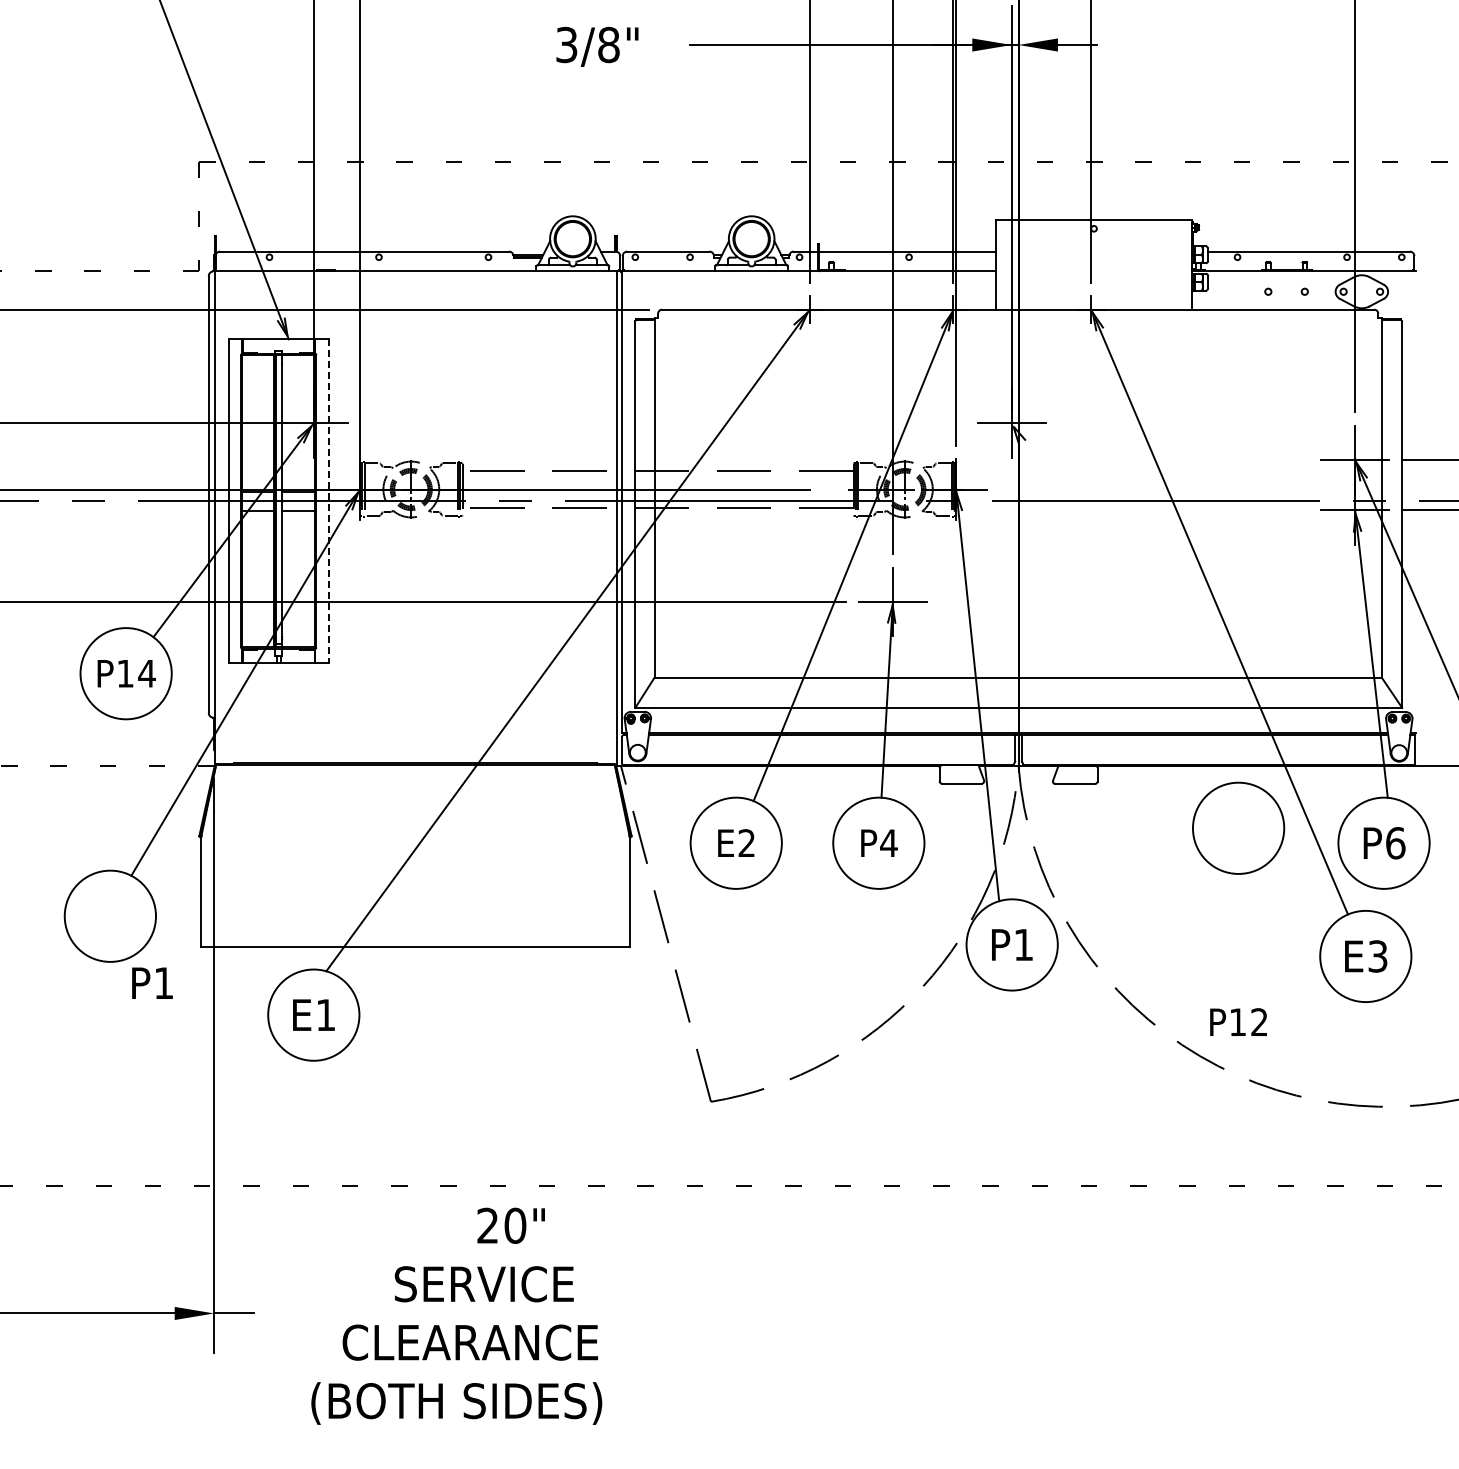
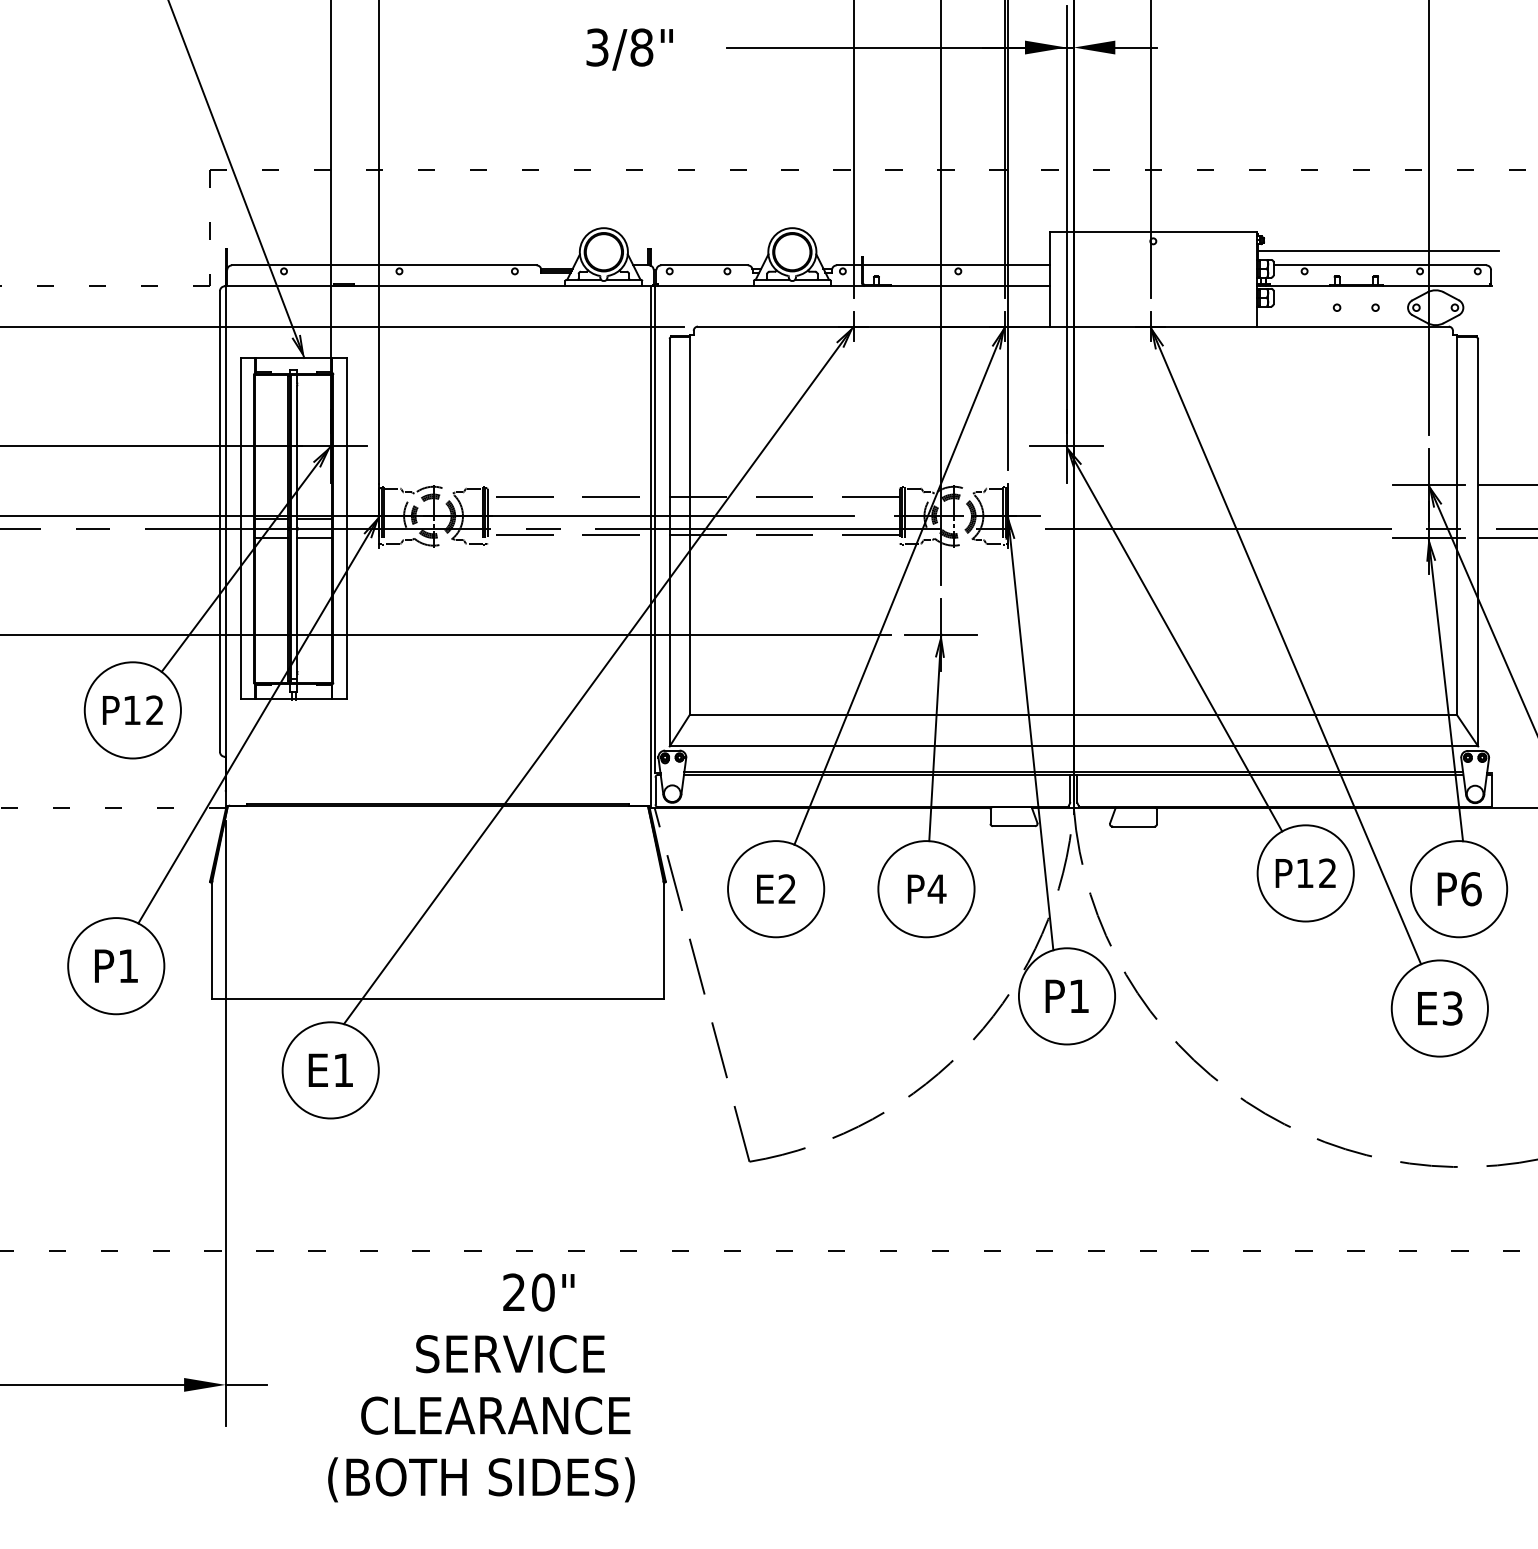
line: (1307, 237) -> (1378, 250), added
line: (328, 501) -> (346, 528), dashed -> solid
line: (1113, 605) -> (1173, 638), added
text: (146, 673) -> (154, 710), P14 -> P12
text: (152, 982) -> (116, 965), moved
text: (1238, 1021) -> (1305, 872), moved

